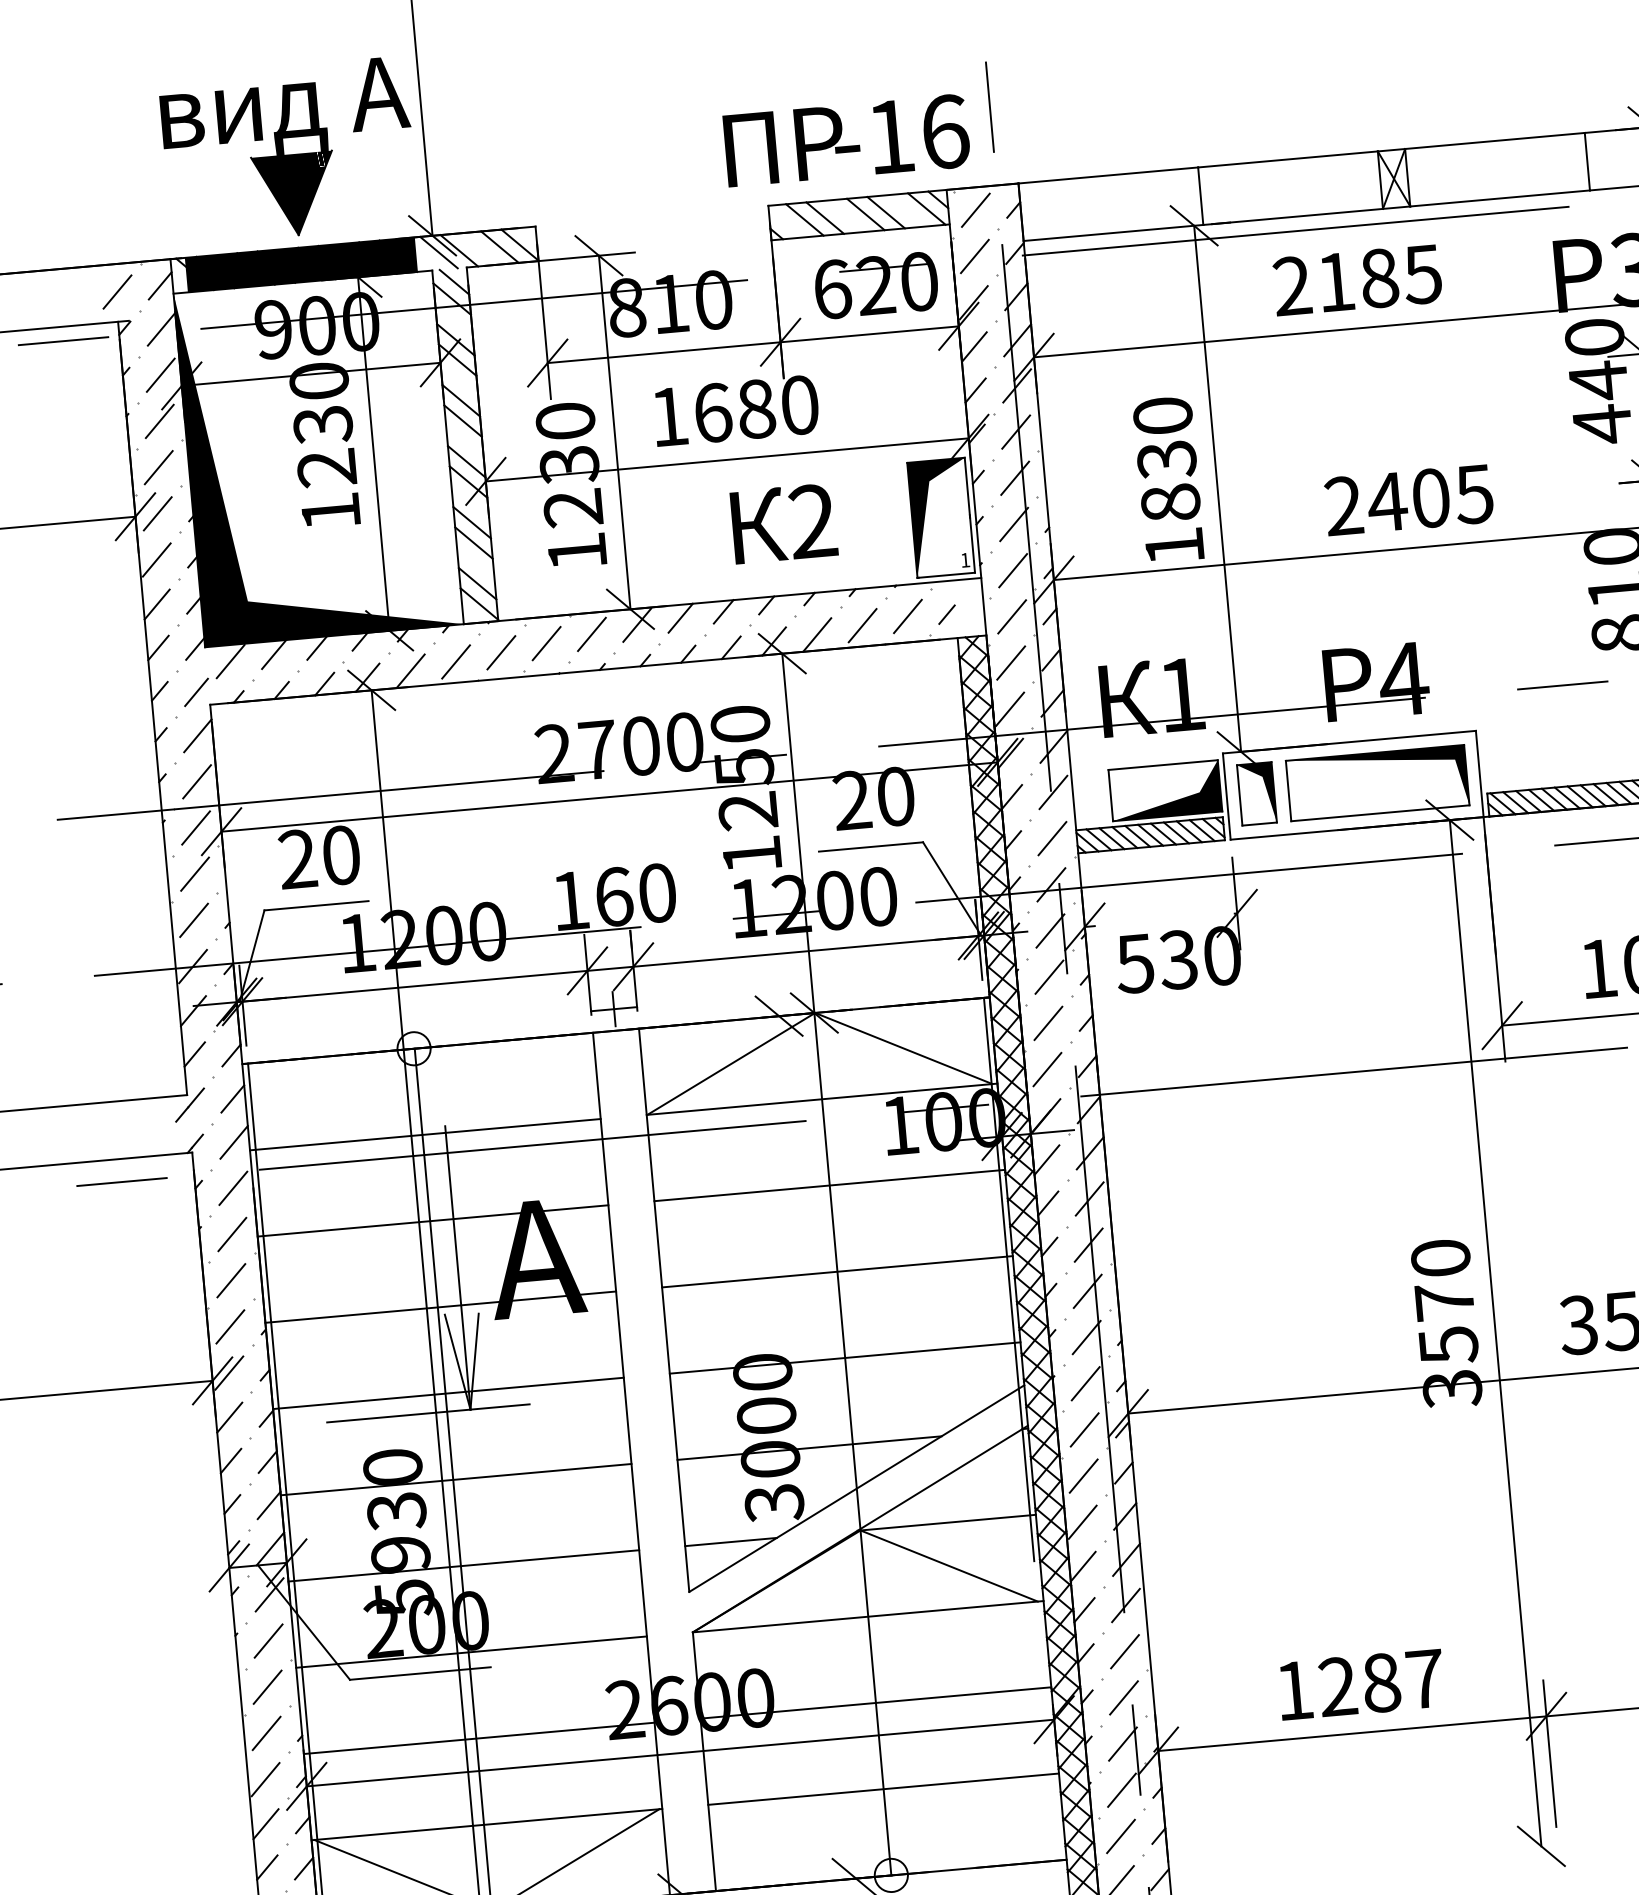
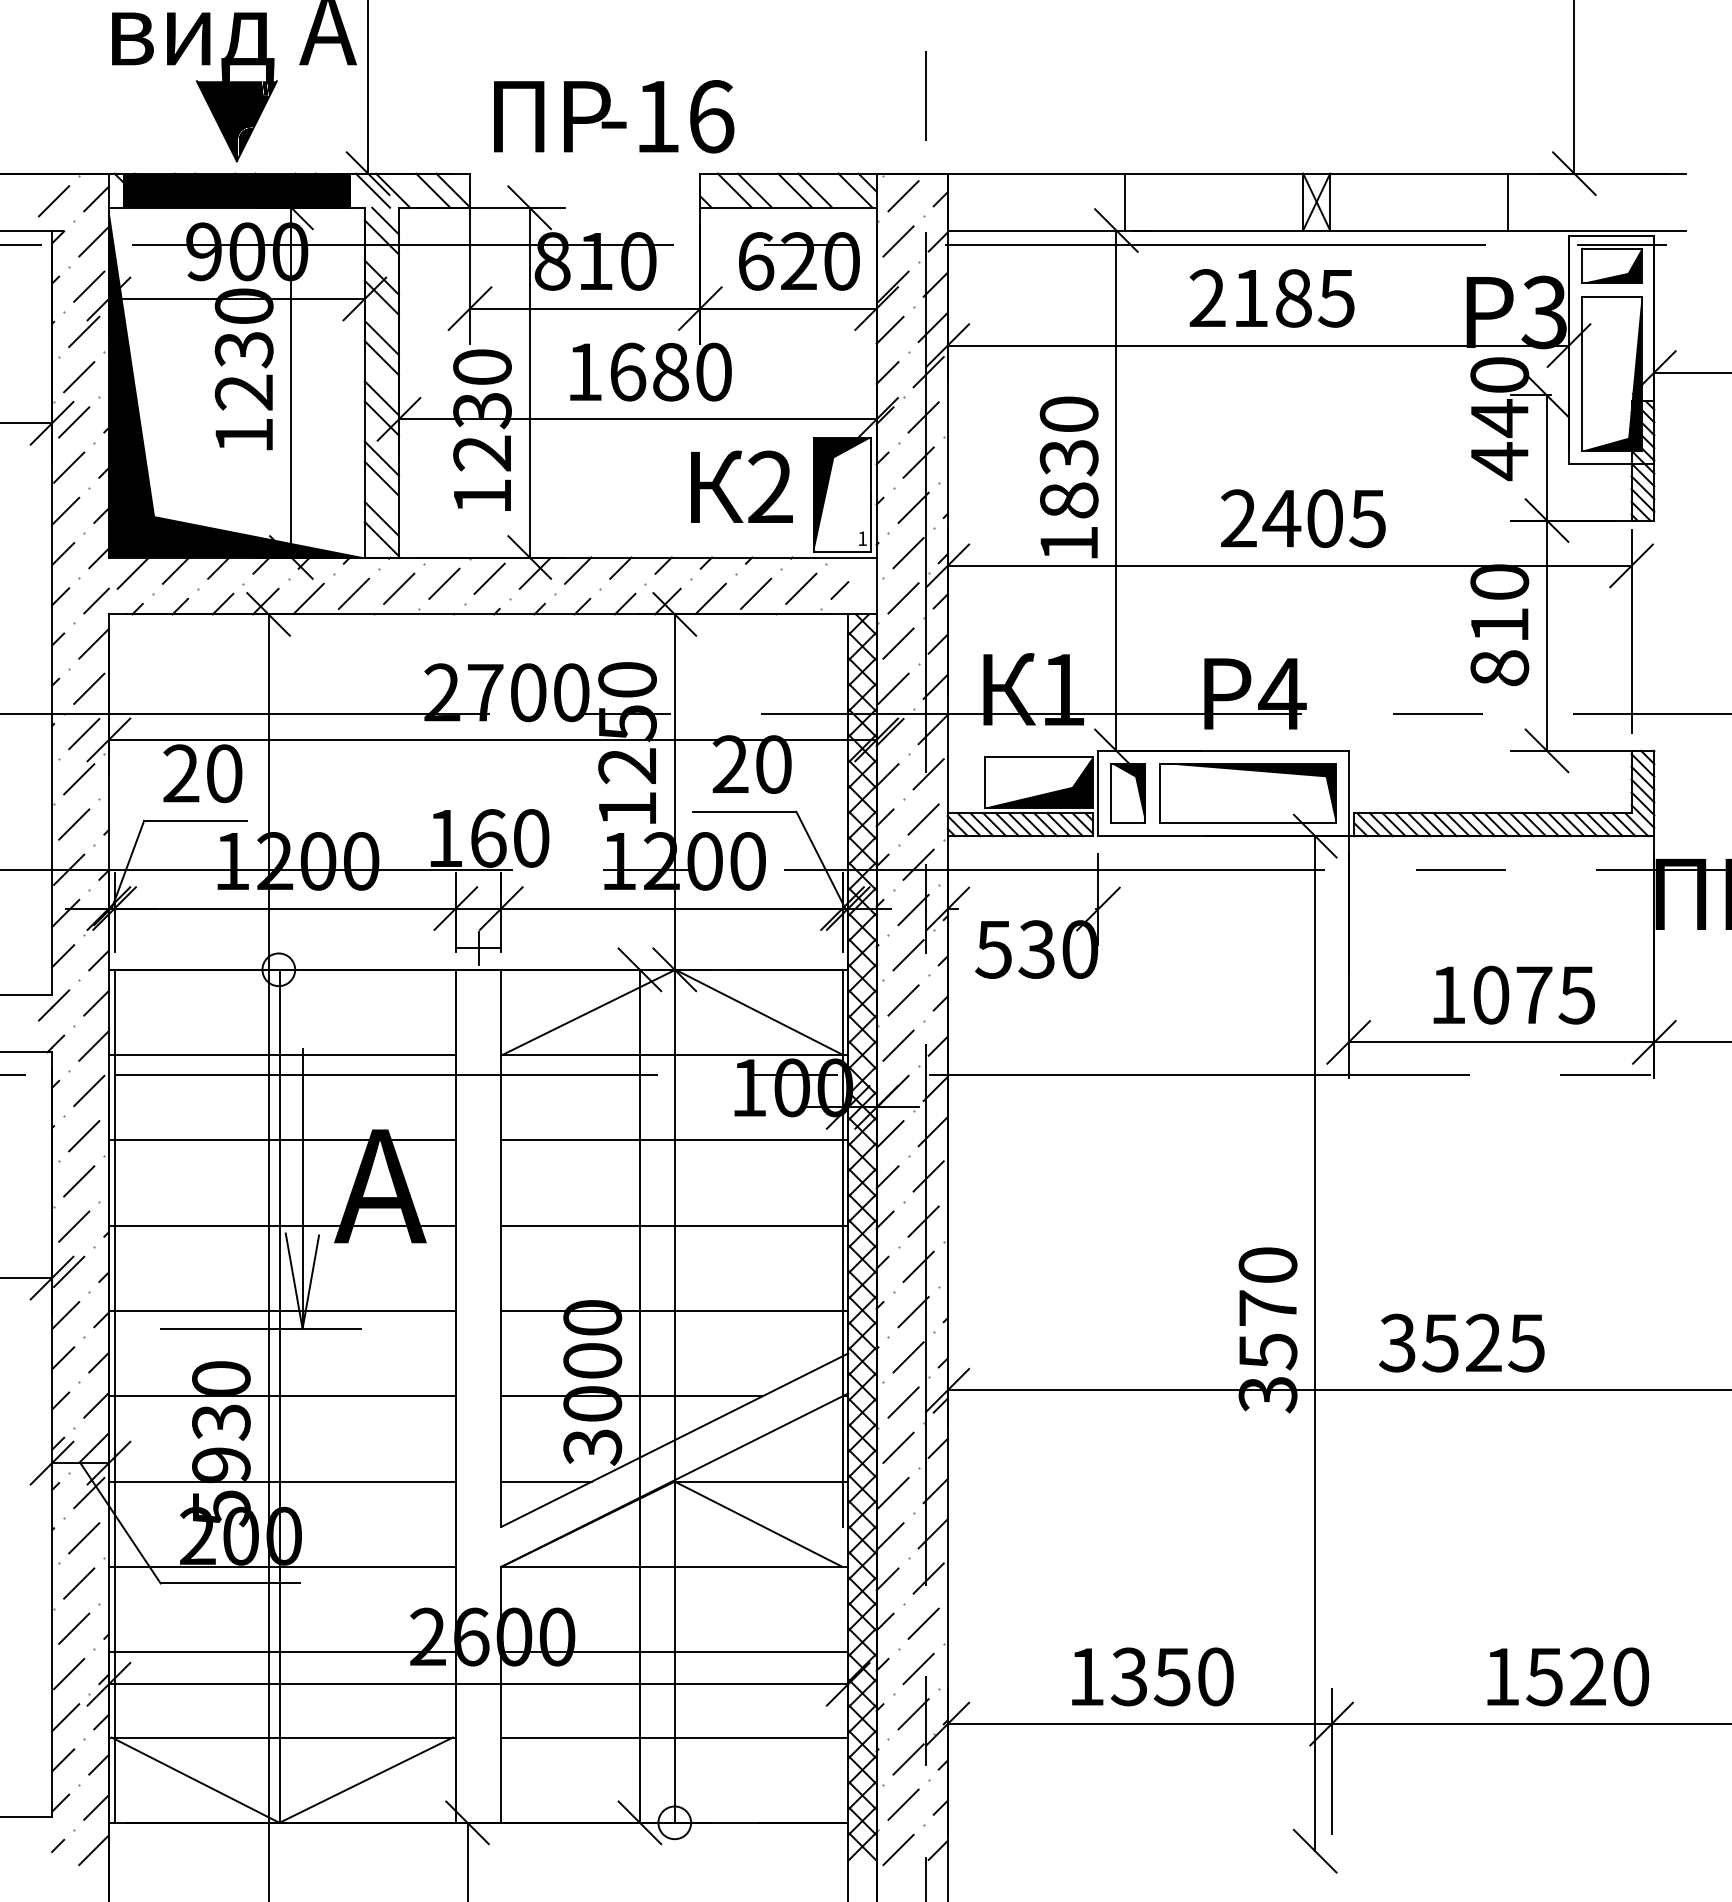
text: (847, 140) -> (614, 116), moved
text: (783, 523) -> (741, 486), moved
line: (817, 1446) -> (639, 1395), added
text: (1380, 1682) -> (1171, 1676), 1287 -> 1350

